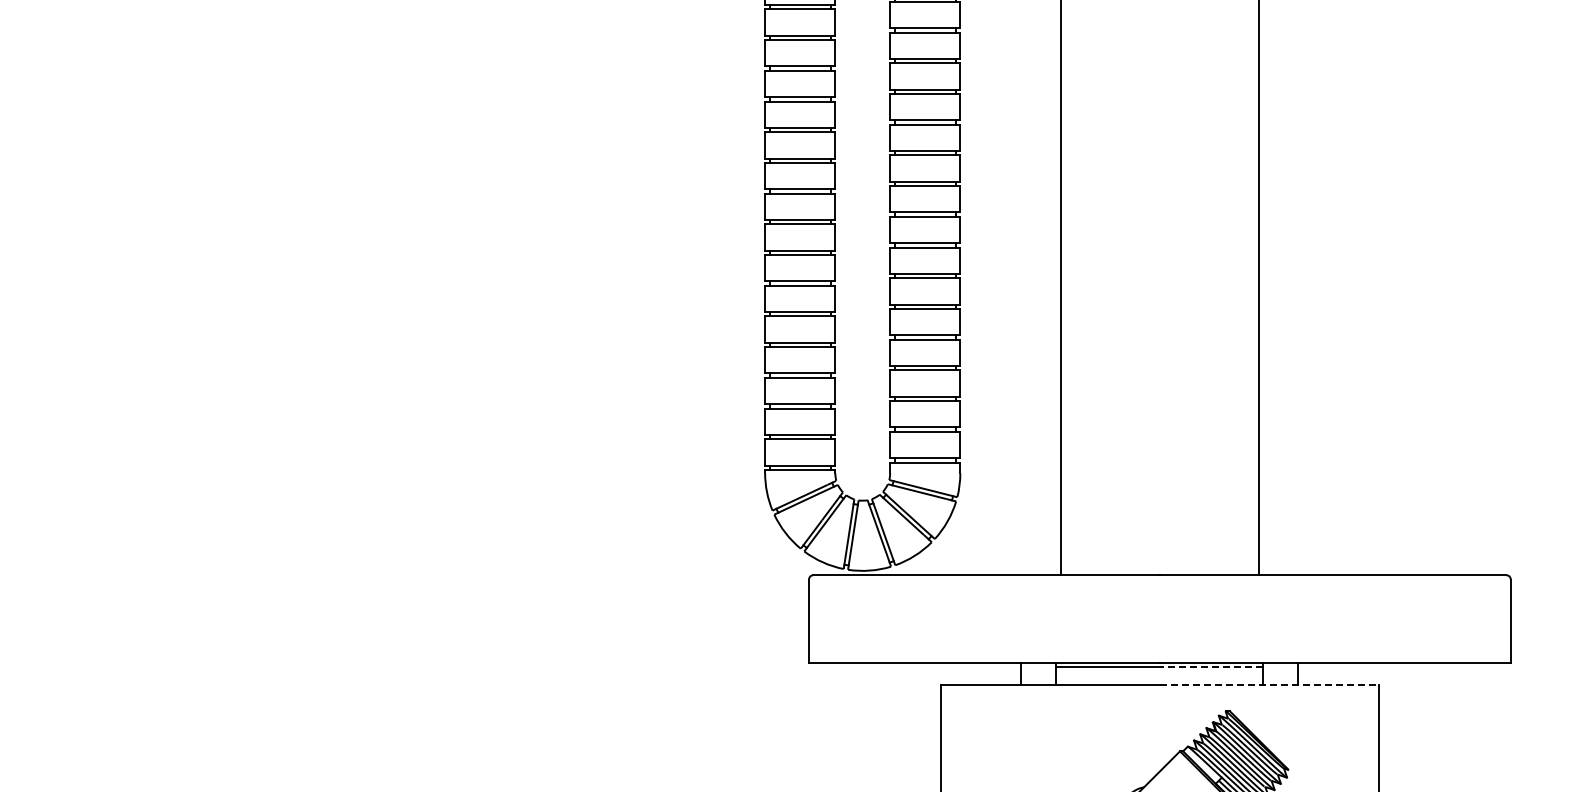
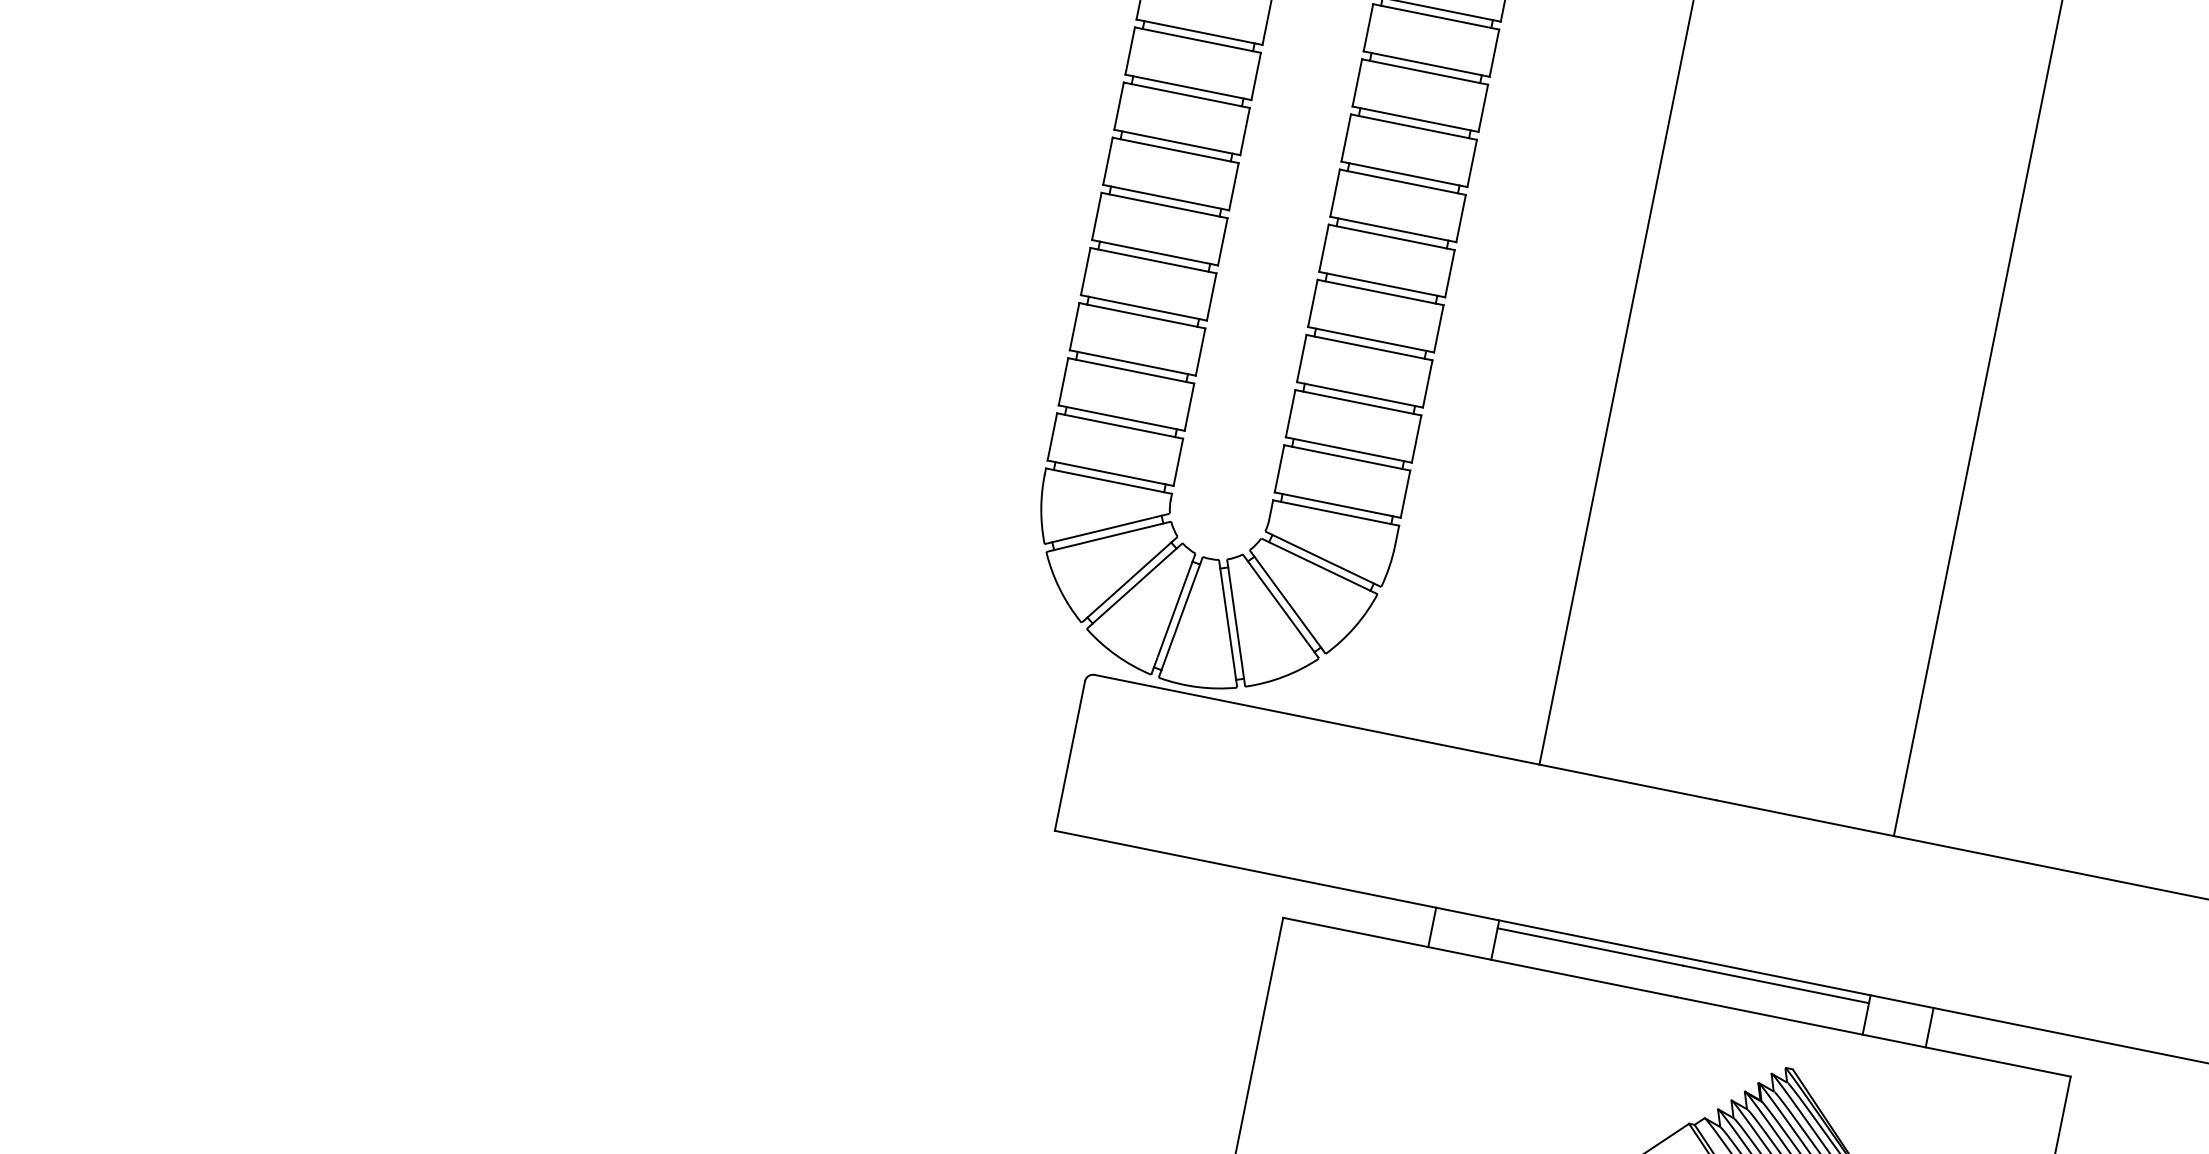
line: (1211, 667) -> (1775, 984), dashed -> solid
line: (1269, 684) -> (1873, 1036), dashed -> solid

